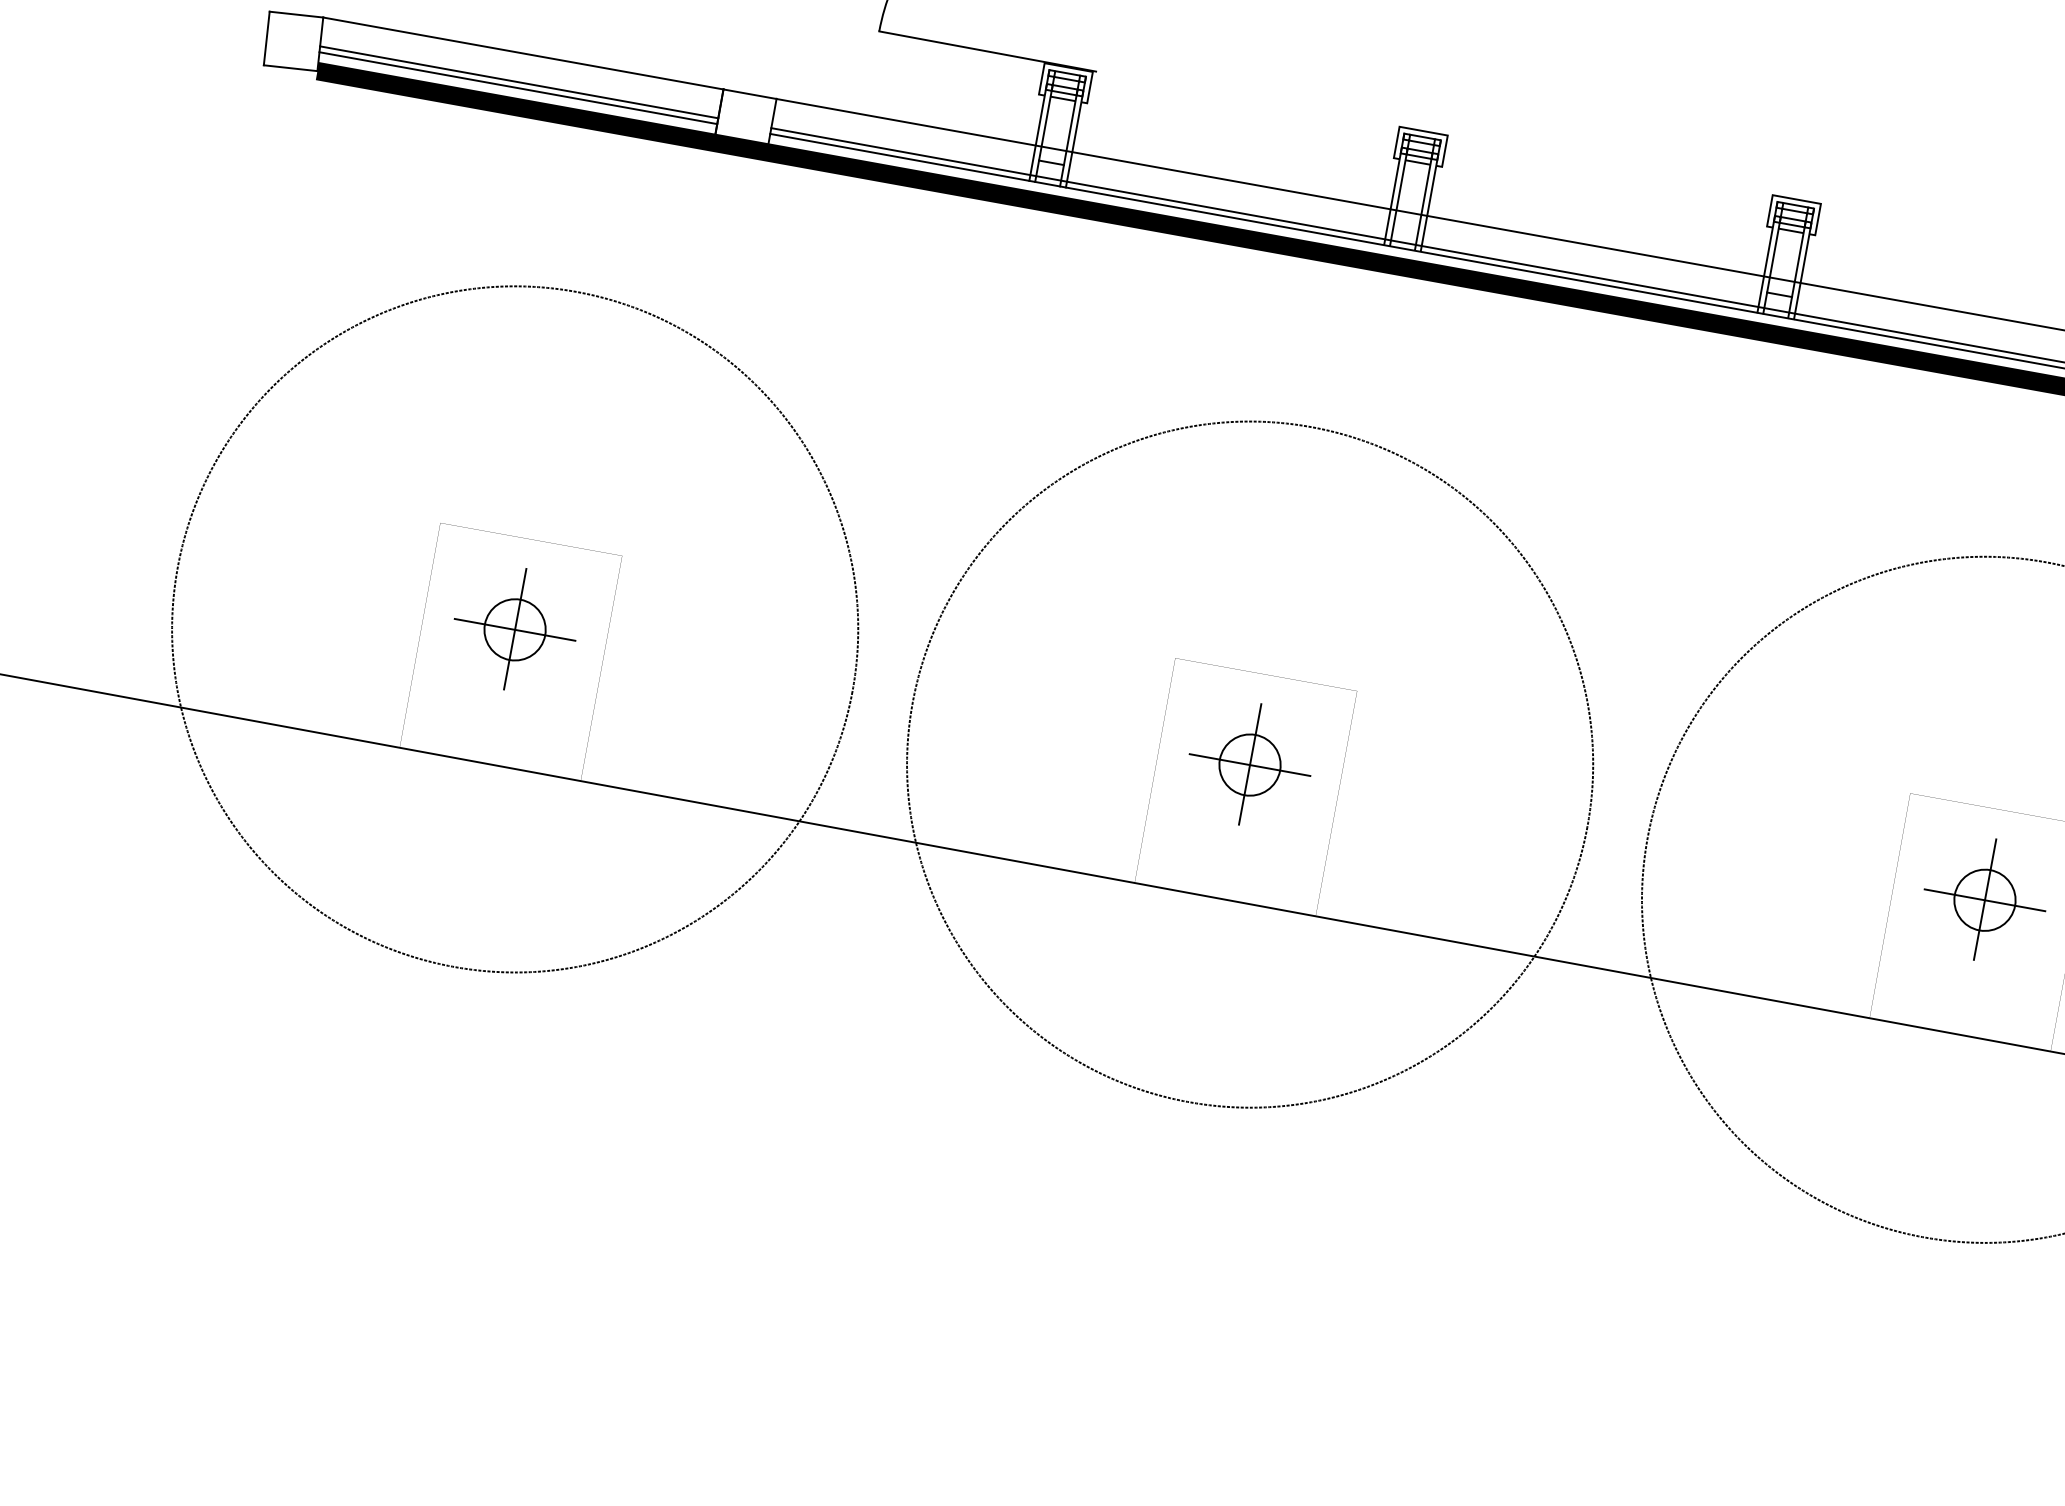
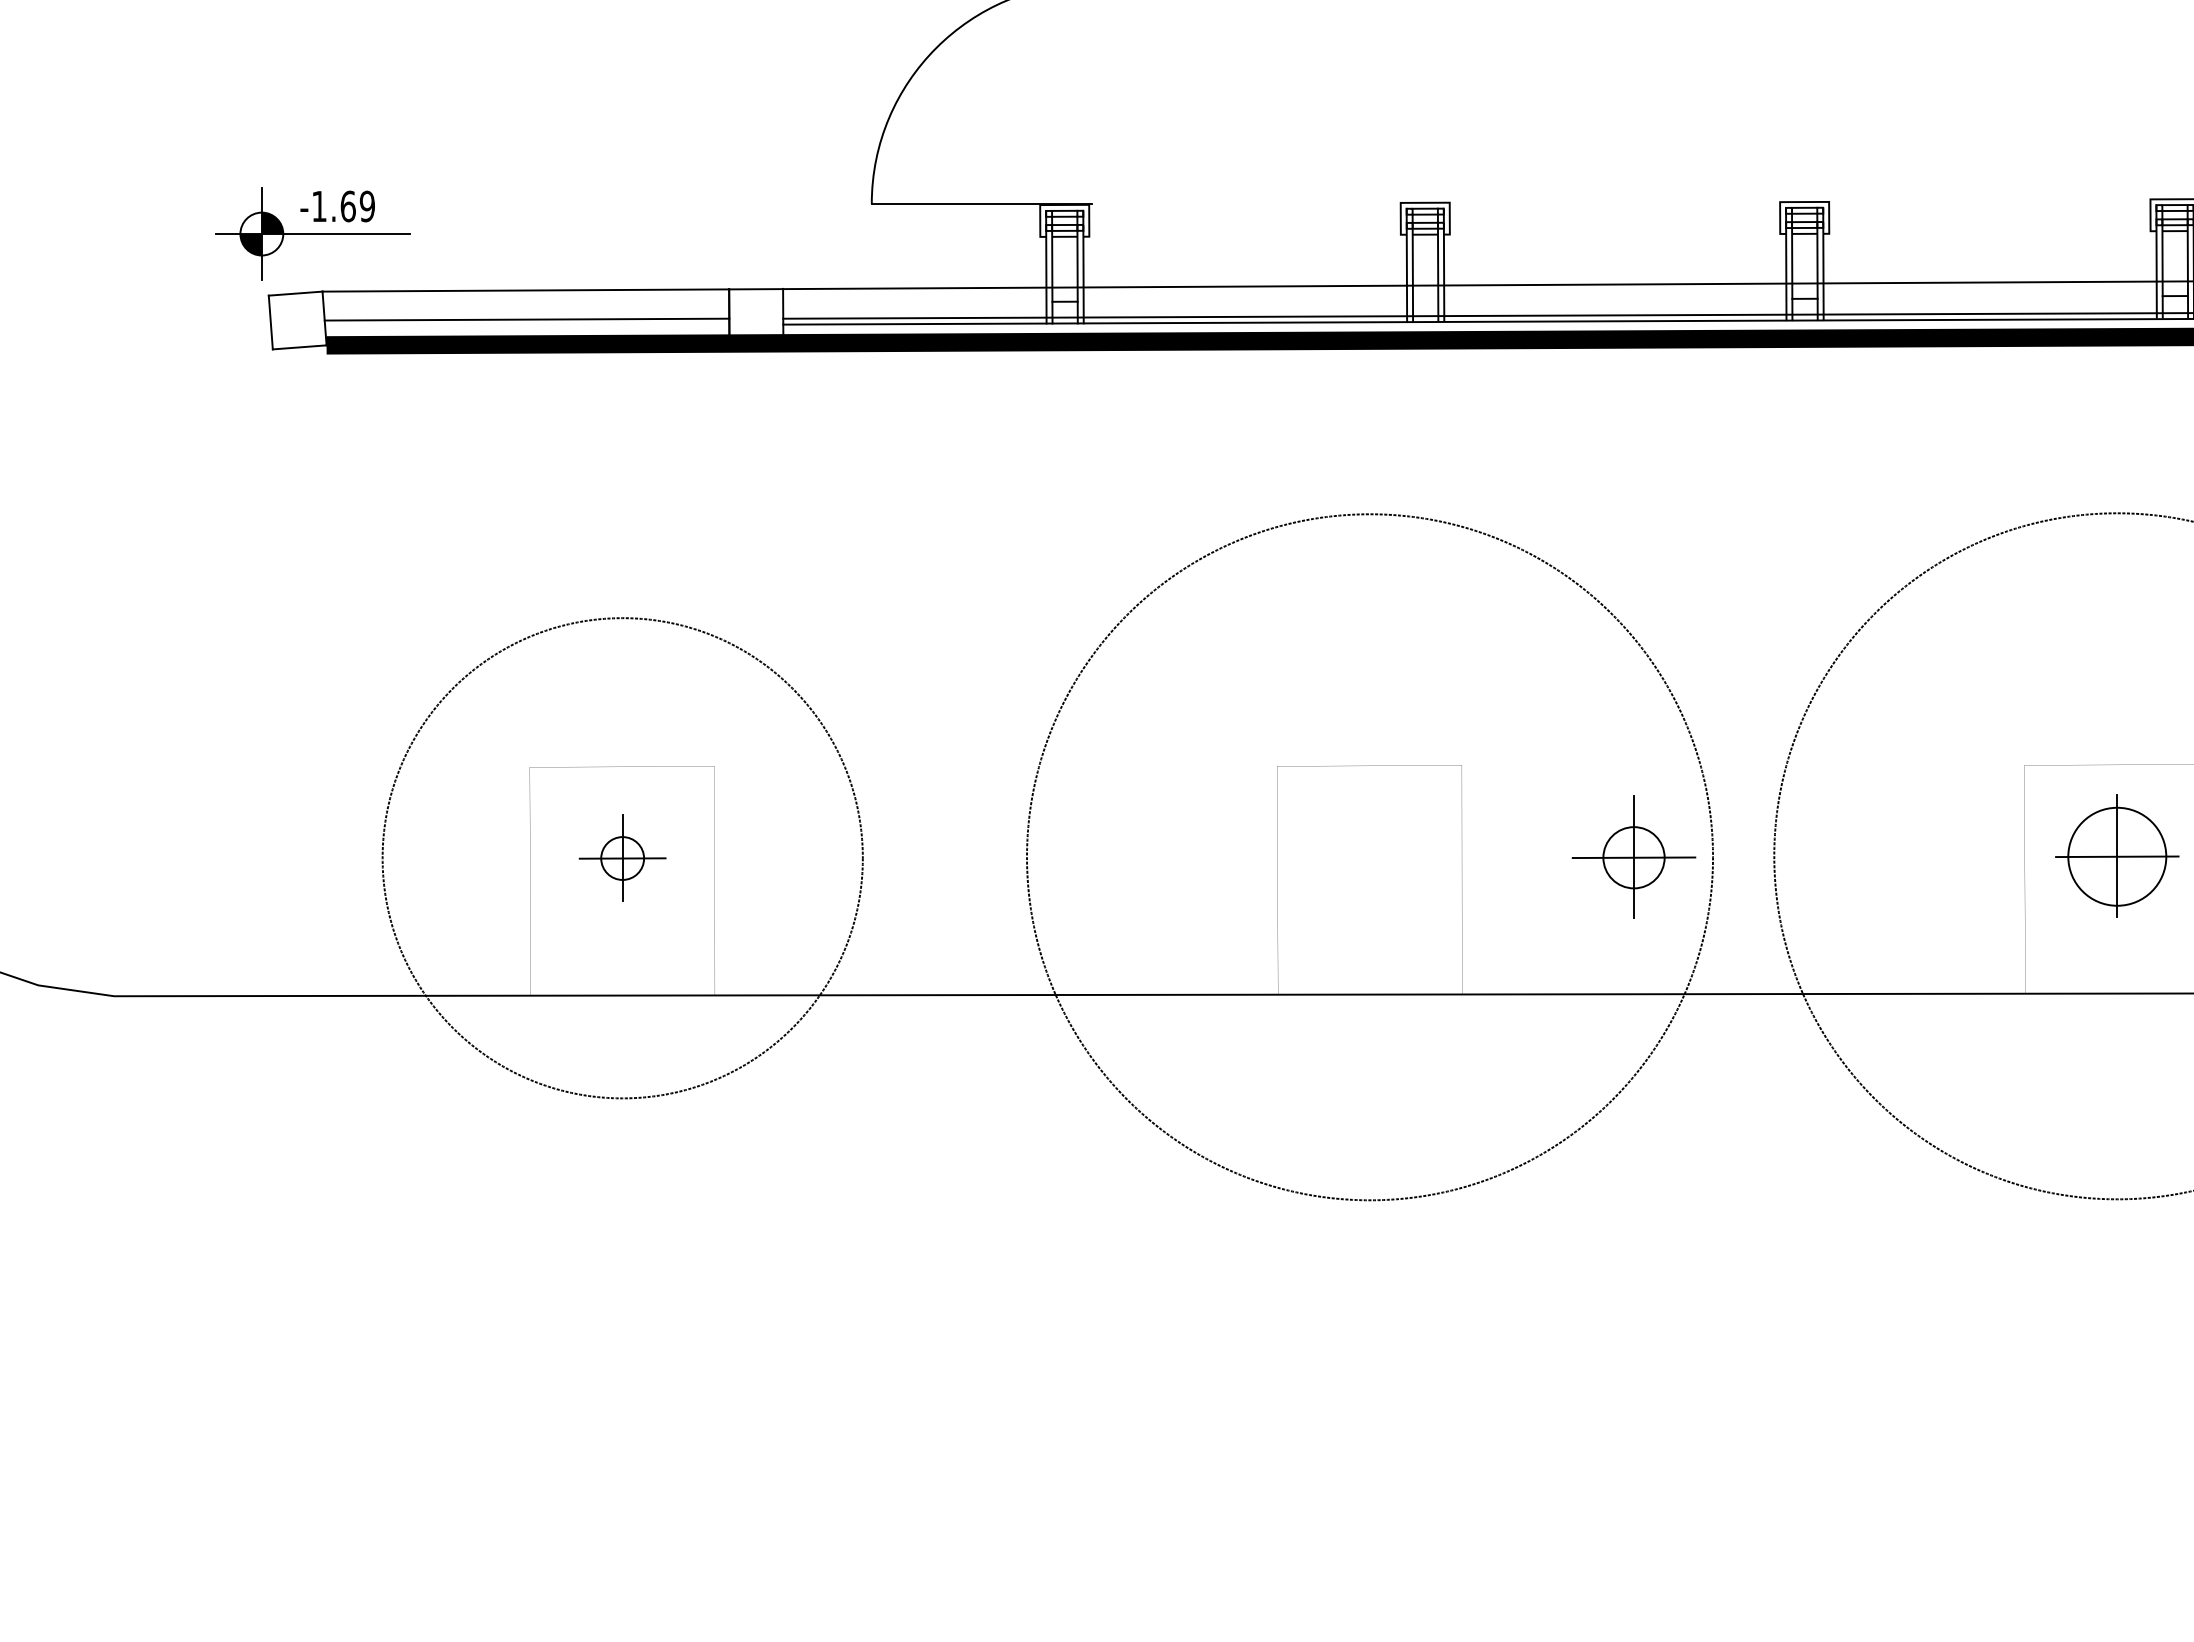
line: (518, 88) -> (527, 325), removed
part: (515, 628) -> (622, 857), size x0.7
circle: (514, 629) -> (622, 858), size x0.7
part: (1249, 763) -> (1633, 856), moved
circle: (1984, 899) -> (2116, 856), size x1.6

